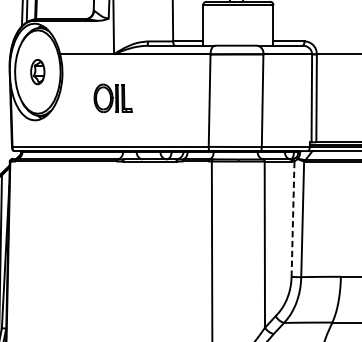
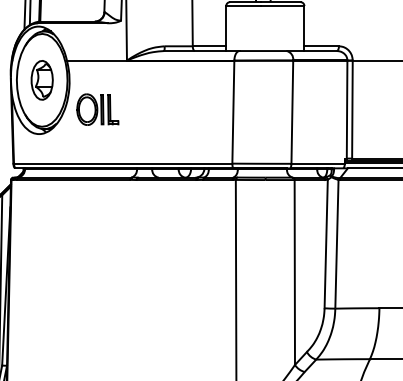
part: (37, 72) -> (41, 80), size x1.43
part: (112, 98) -> (97, 109), moved
line: (293, 218) -> (326, 243), dashed -> solid

